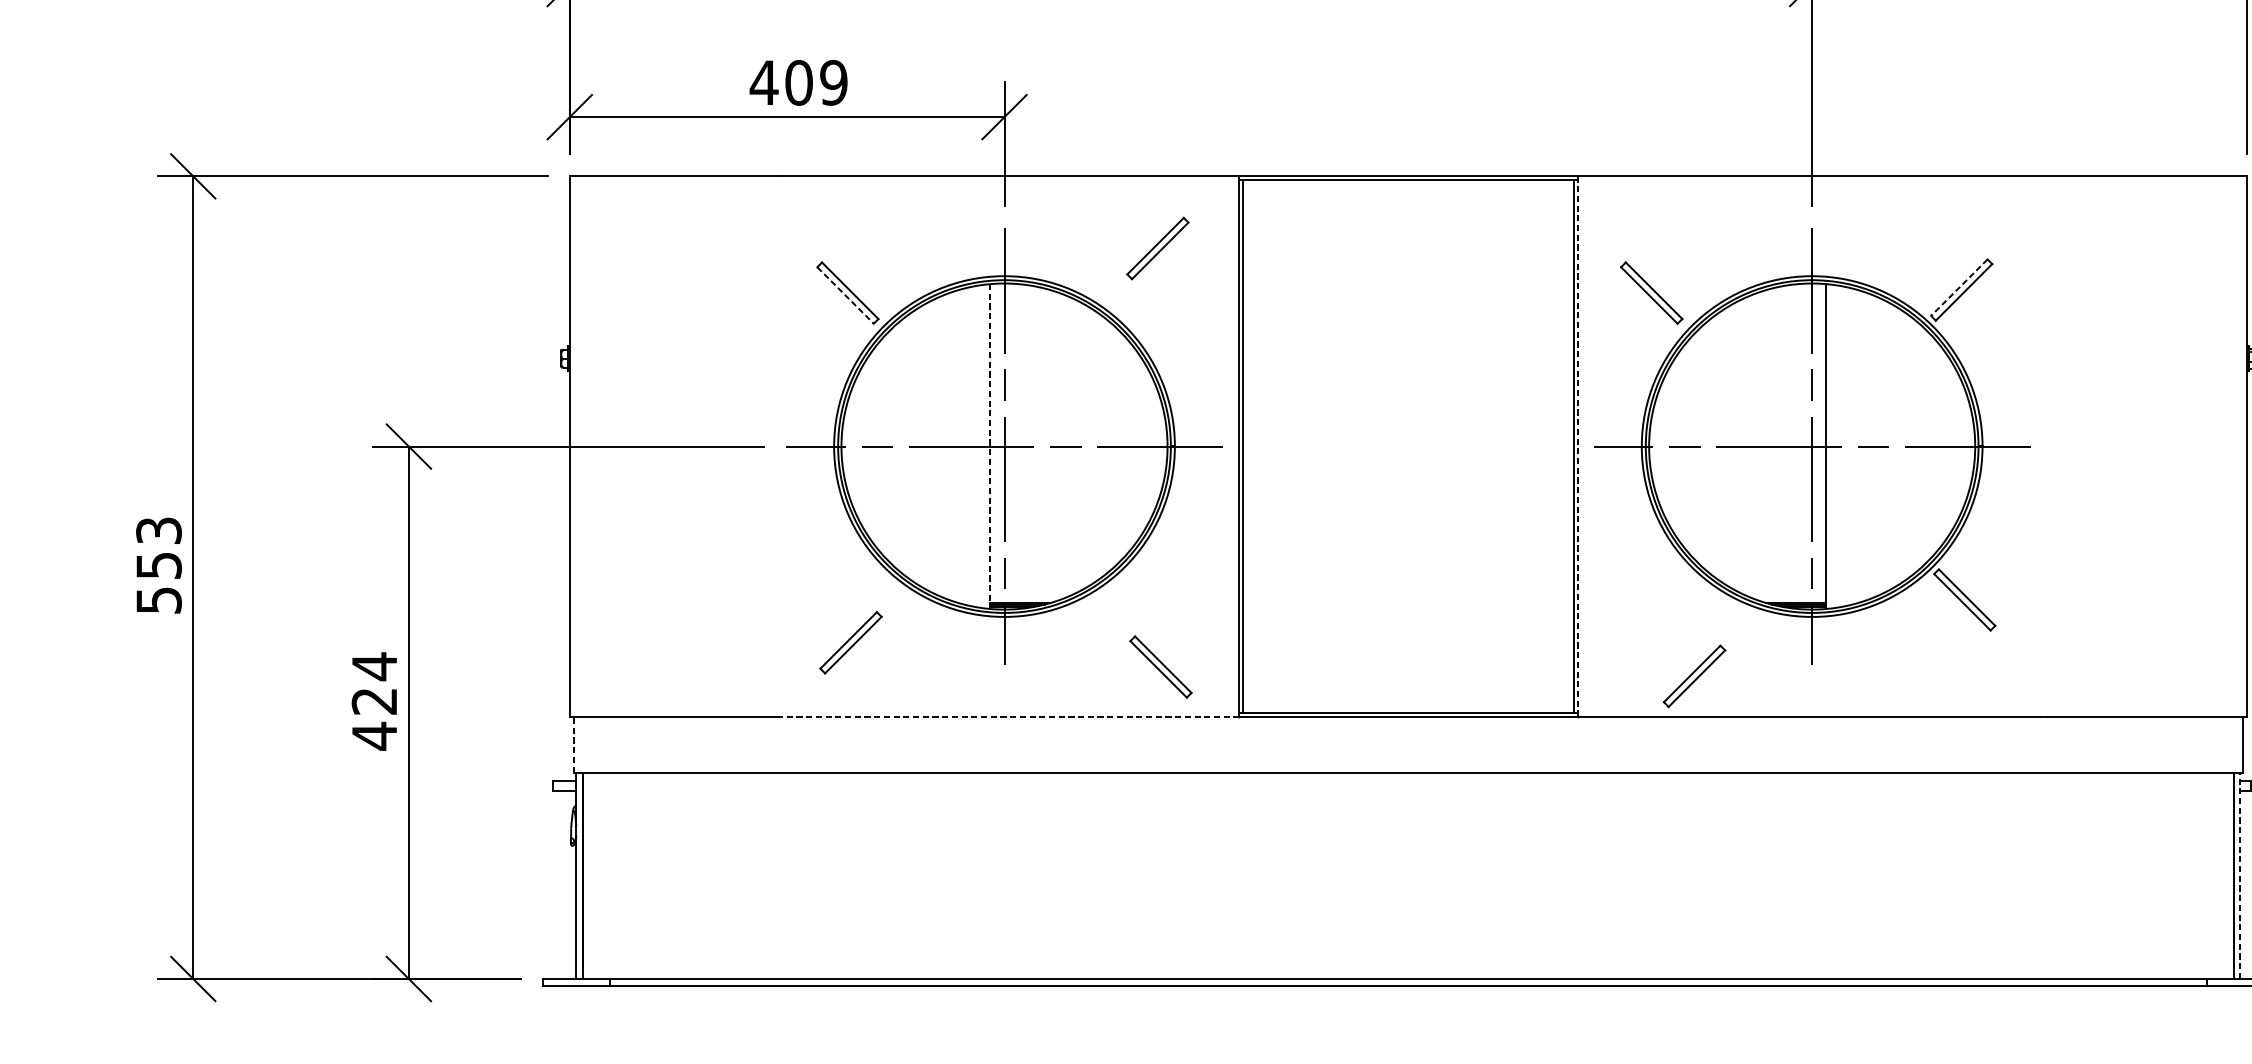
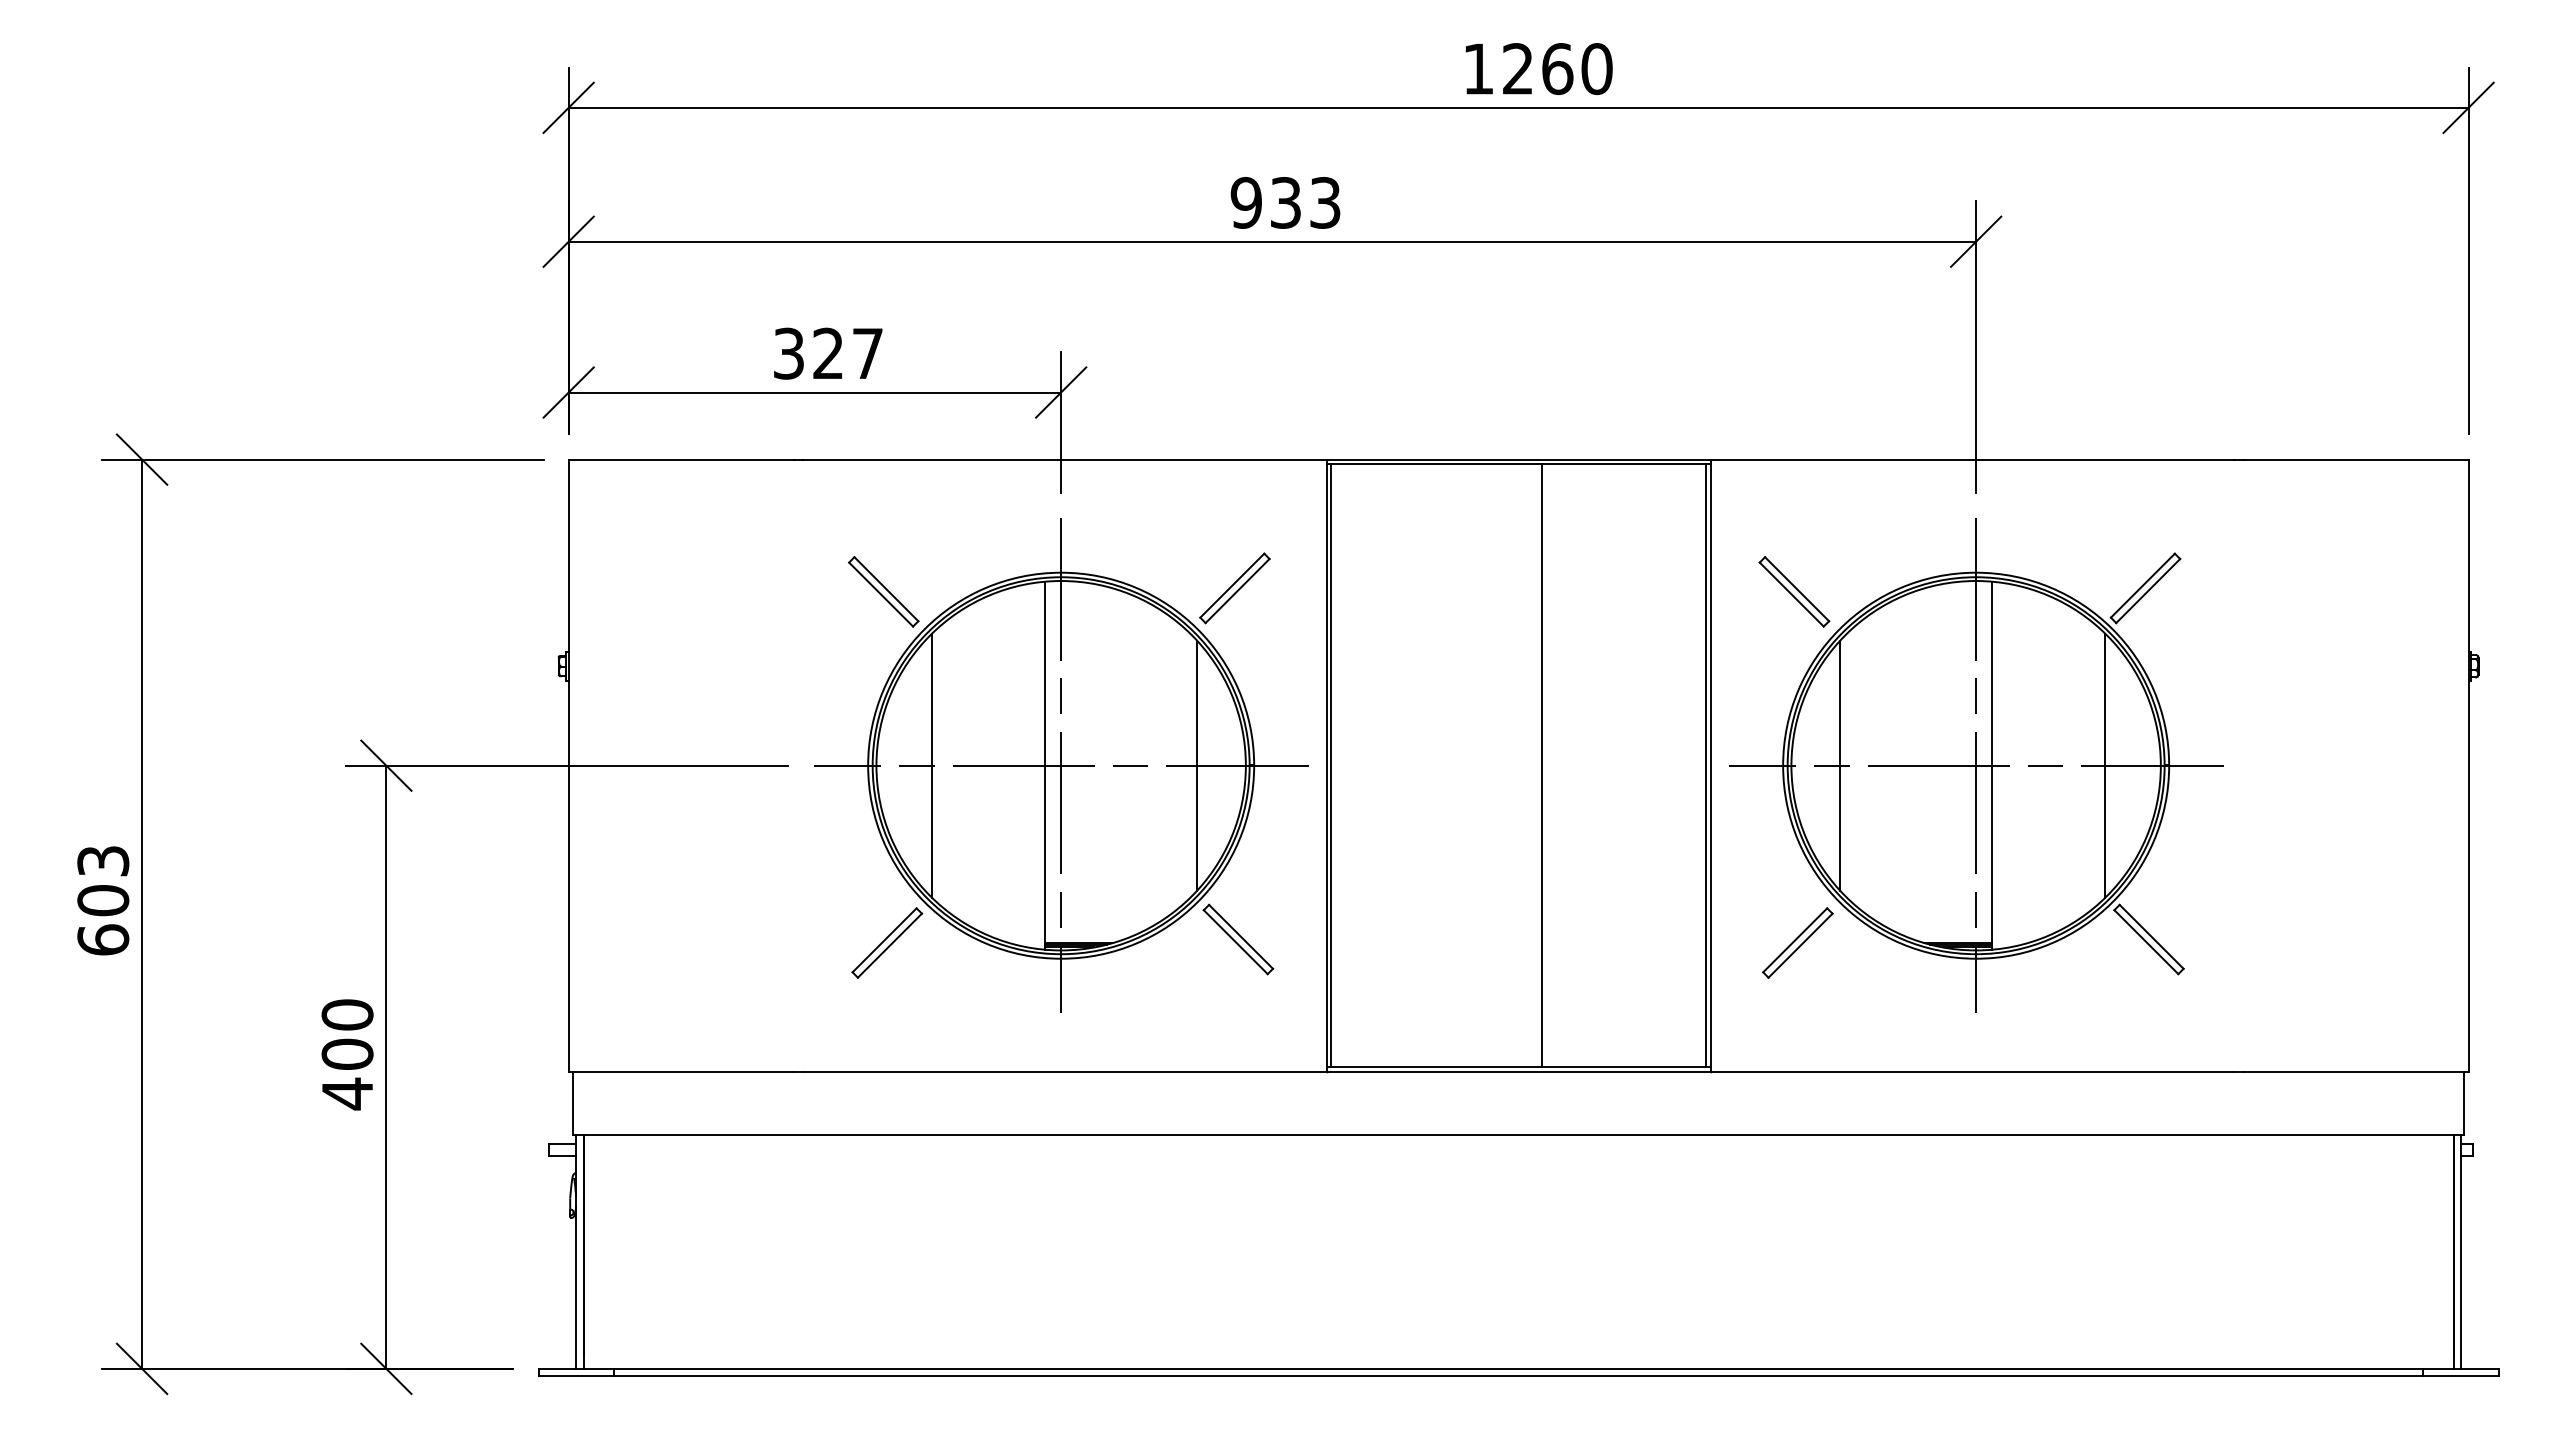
text: (798, 82) -> (827, 353), 409 -> 327
part: (1157, 248) -> (1234, 588), moved
line: (1959, 288) -> (2142, 586), dashed -> solid
line: (845, 295) -> (881, 594), dashed -> solid
line: (890, 446) -> (932, 765), added
line: (1124, 446) -> (1197, 765), added
line: (1429, 446) -> (1542, 765), added
line: (1692, 446) -> (1840, 765), added
line: (1926, 446) -> (2105, 765), added
line: (990, 447) -> (1045, 766), dashed -> solid
line: (1577, 447) -> (1710, 766), dashed -> solid
text: (159, 583) -> (103, 920), 553 -> 603
part: (851, 642) -> (887, 942), moved
part: (1161, 667) -> (1238, 939), moved
part: (1694, 675) -> (1797, 942), moved
text: (374, 682) -> (347, 1033), 424 -> 400
line: (1008, 716) -> (1065, 1071), dashed -> solid
line: (574, 744) -> (573, 1103), dashed -> solid
line: (2240, 876) -> (2461, 1252), dashed -> solid

